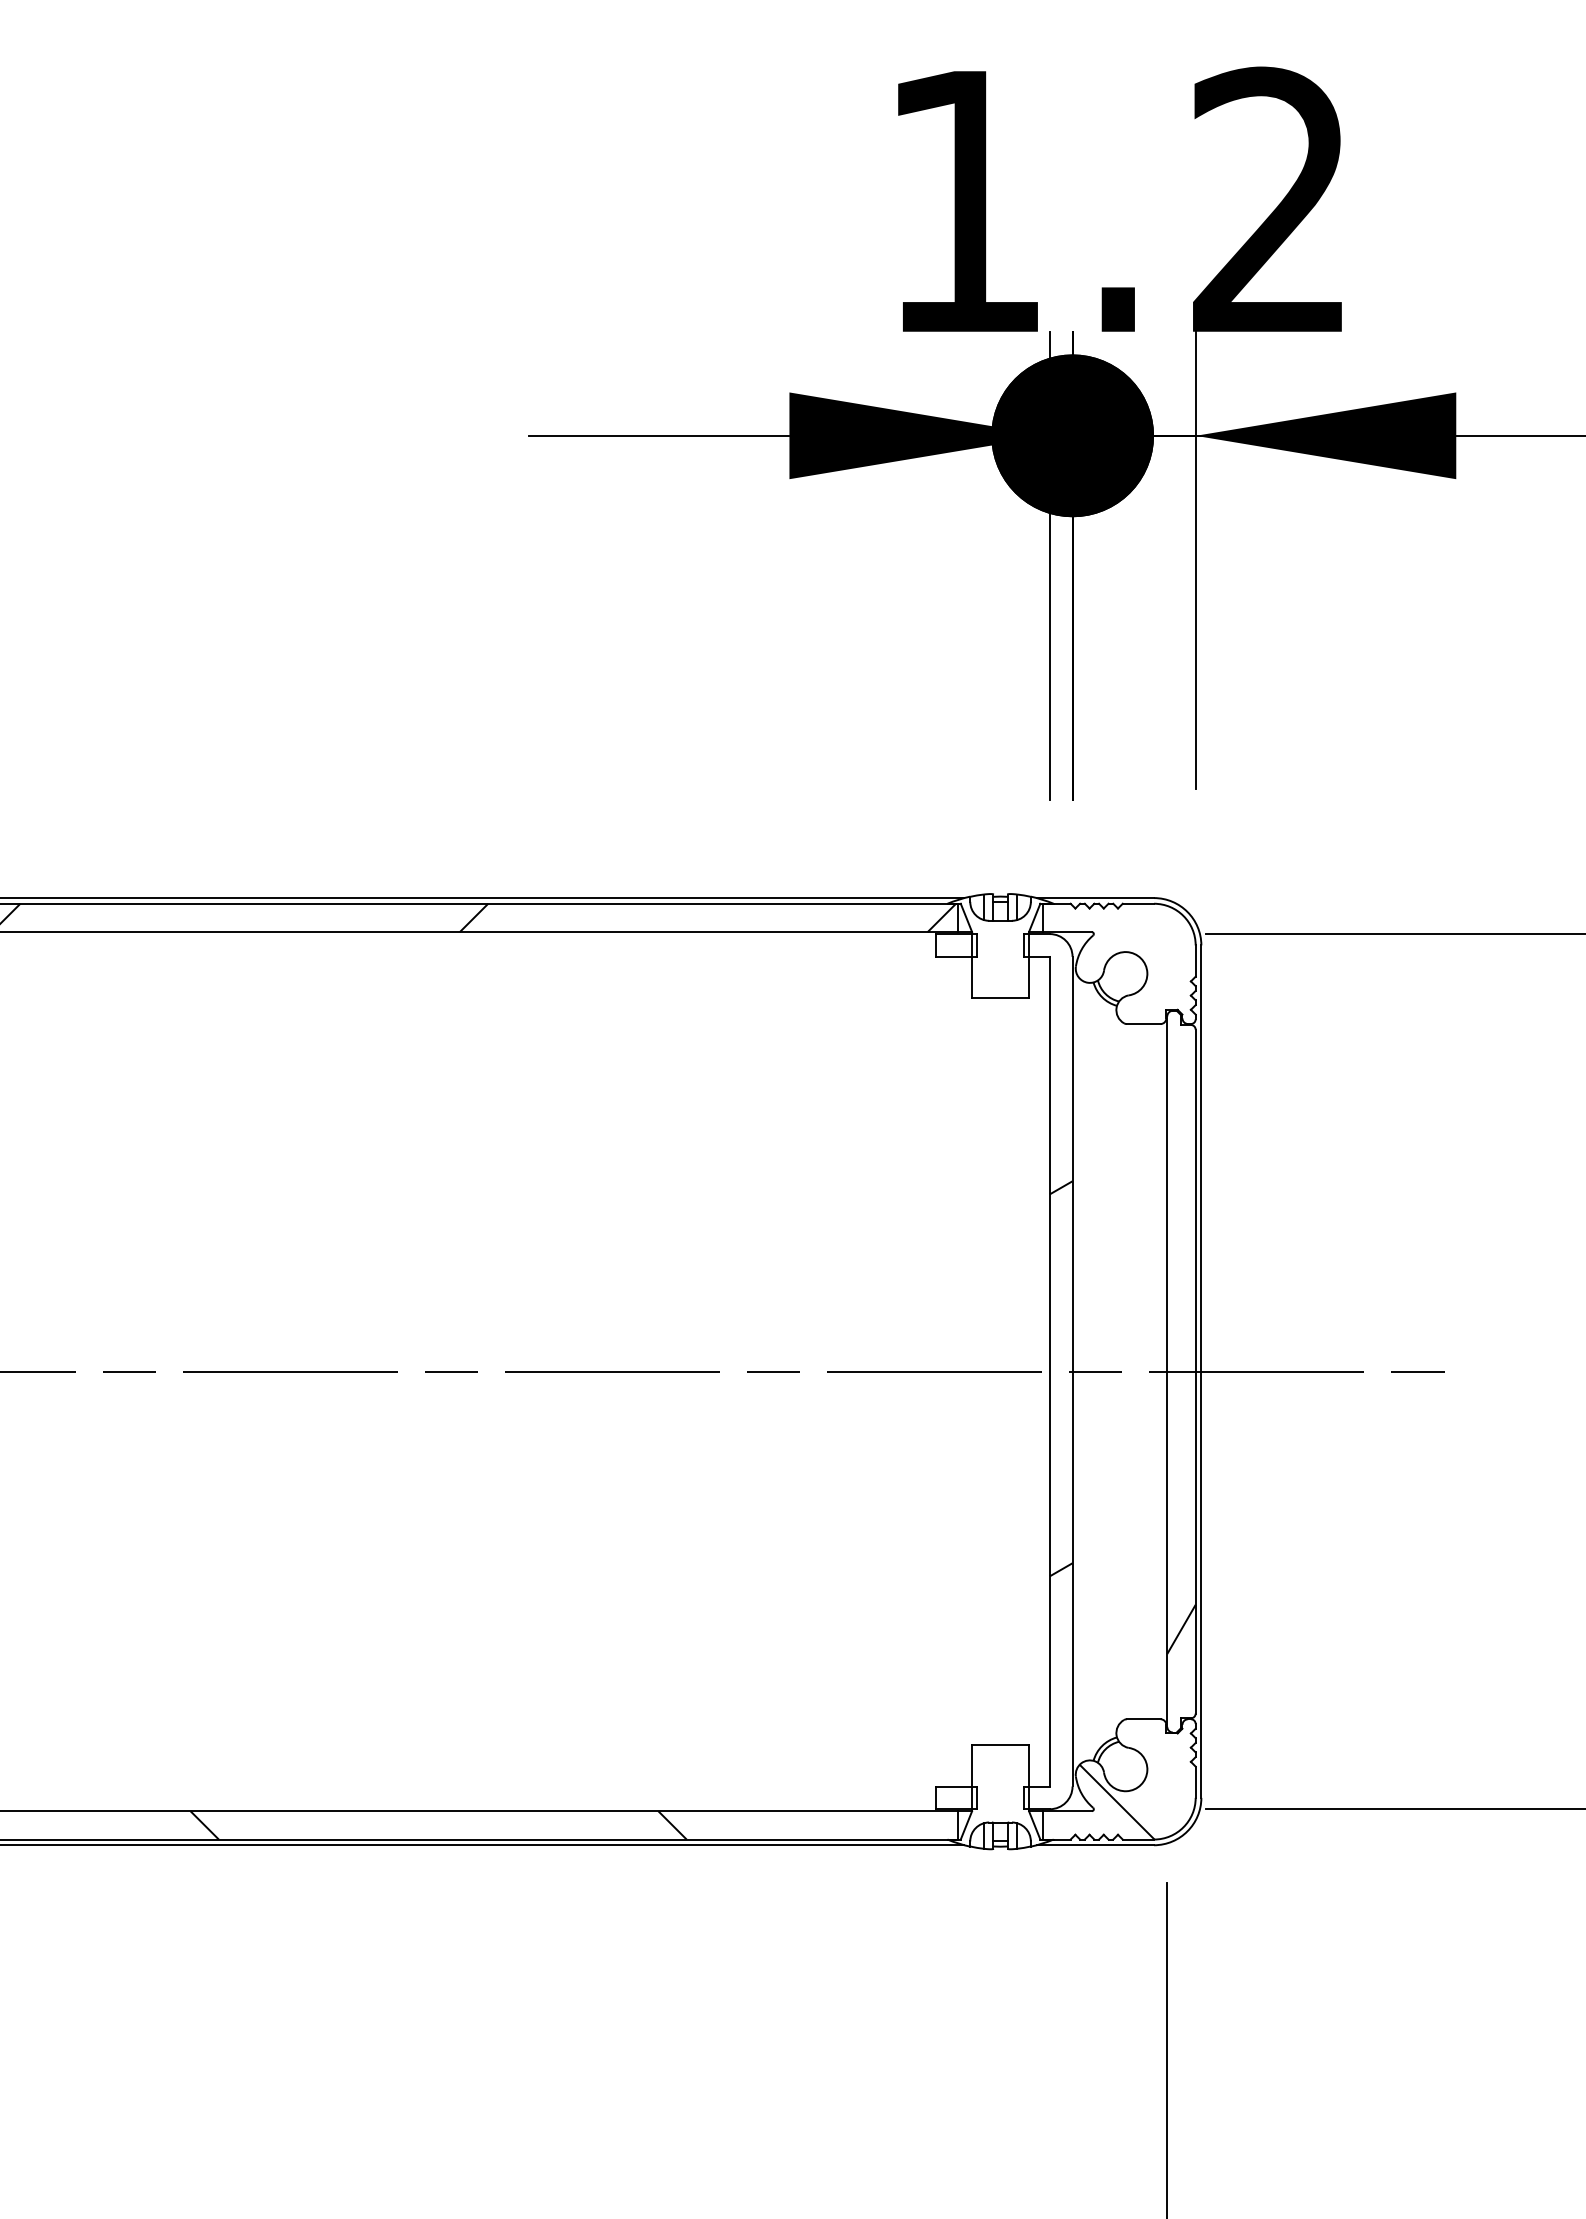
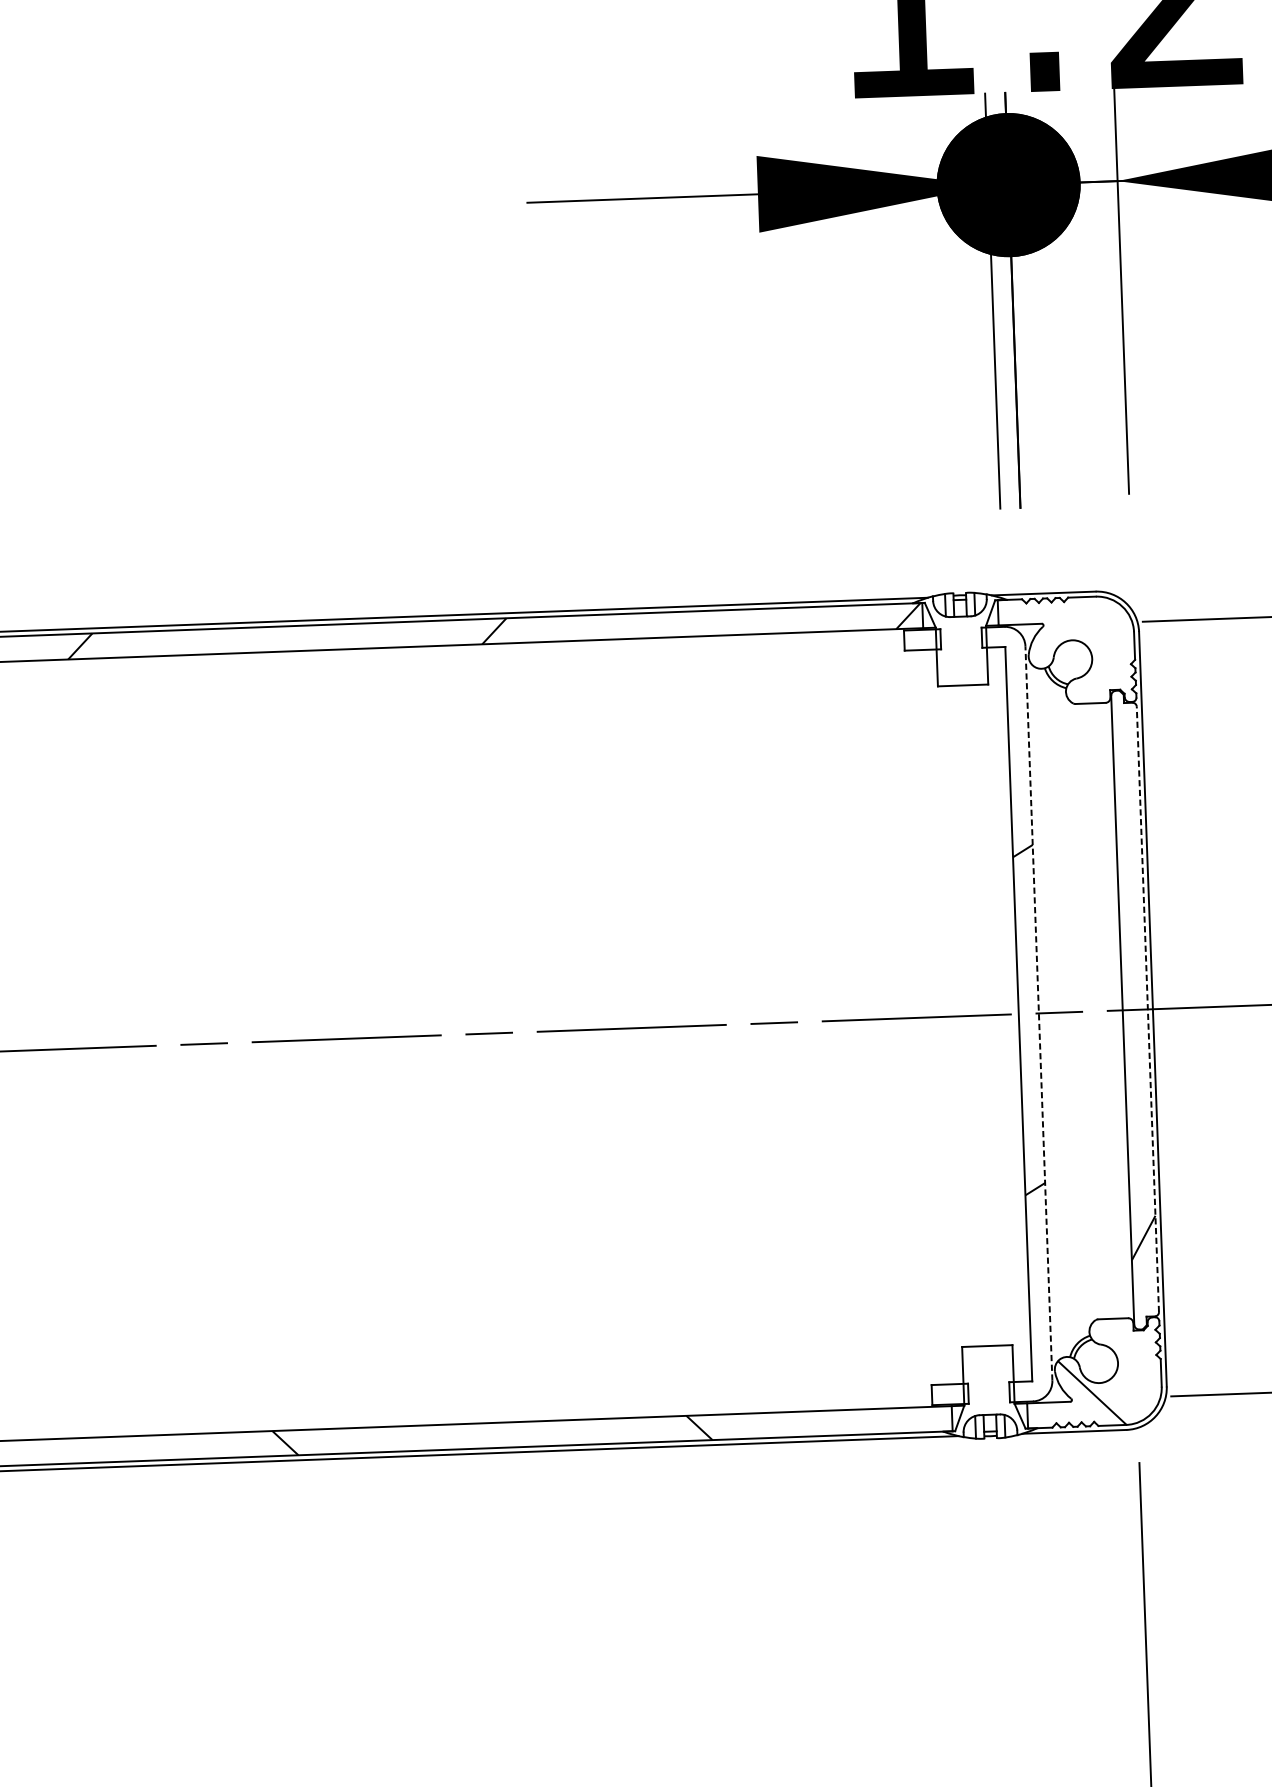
line: (1072, 1371) -> (1038, 1013), solid -> dashed
line: (1195, 1371) -> (1147, 1009), solid -> dashed

